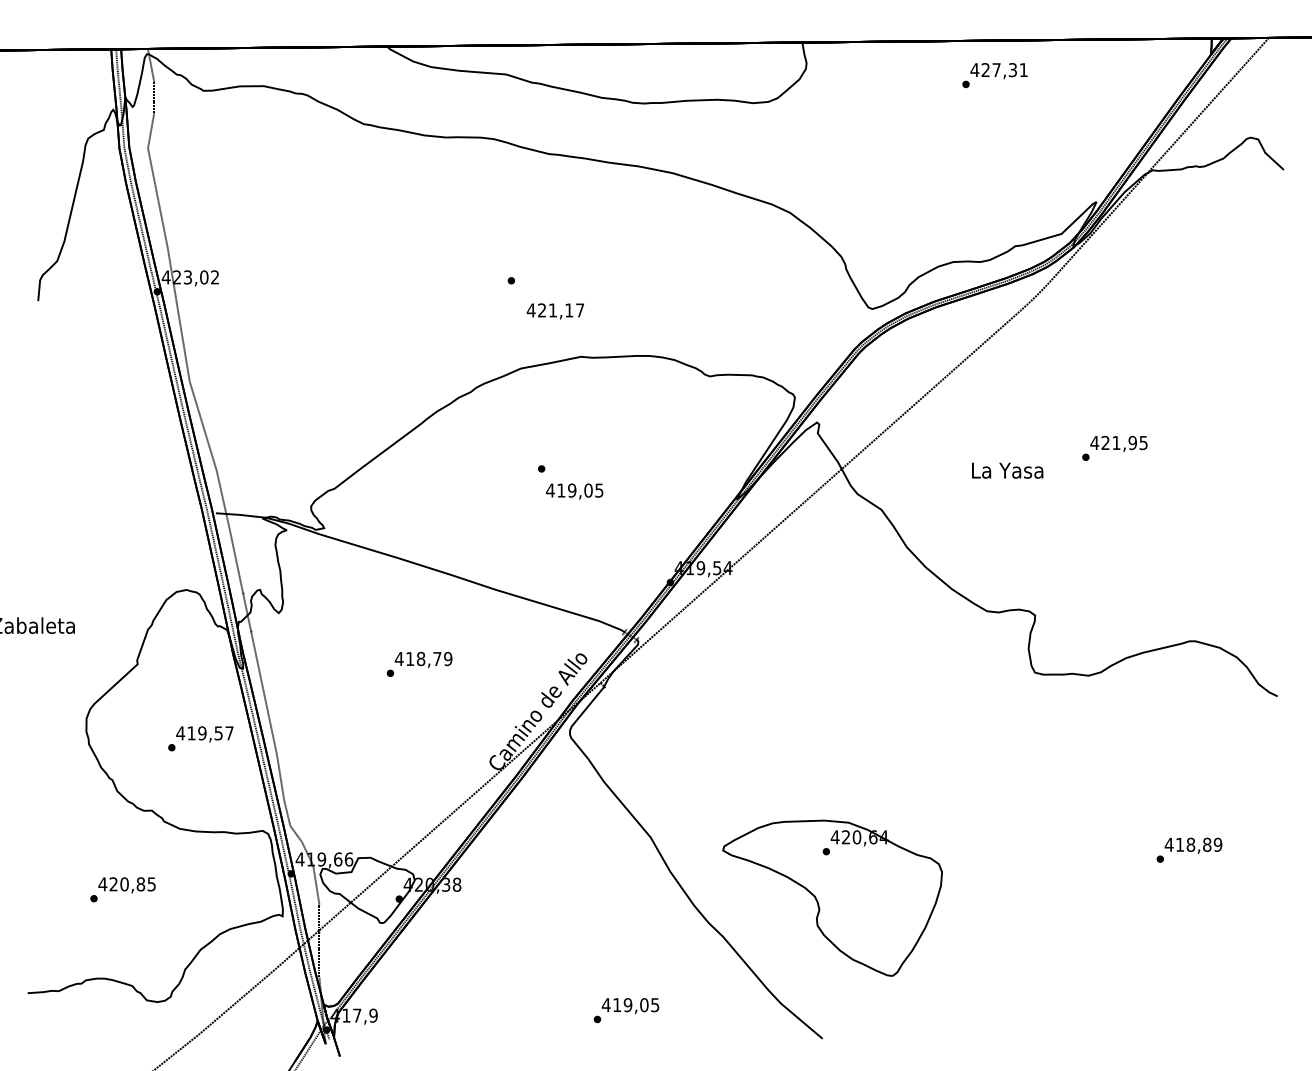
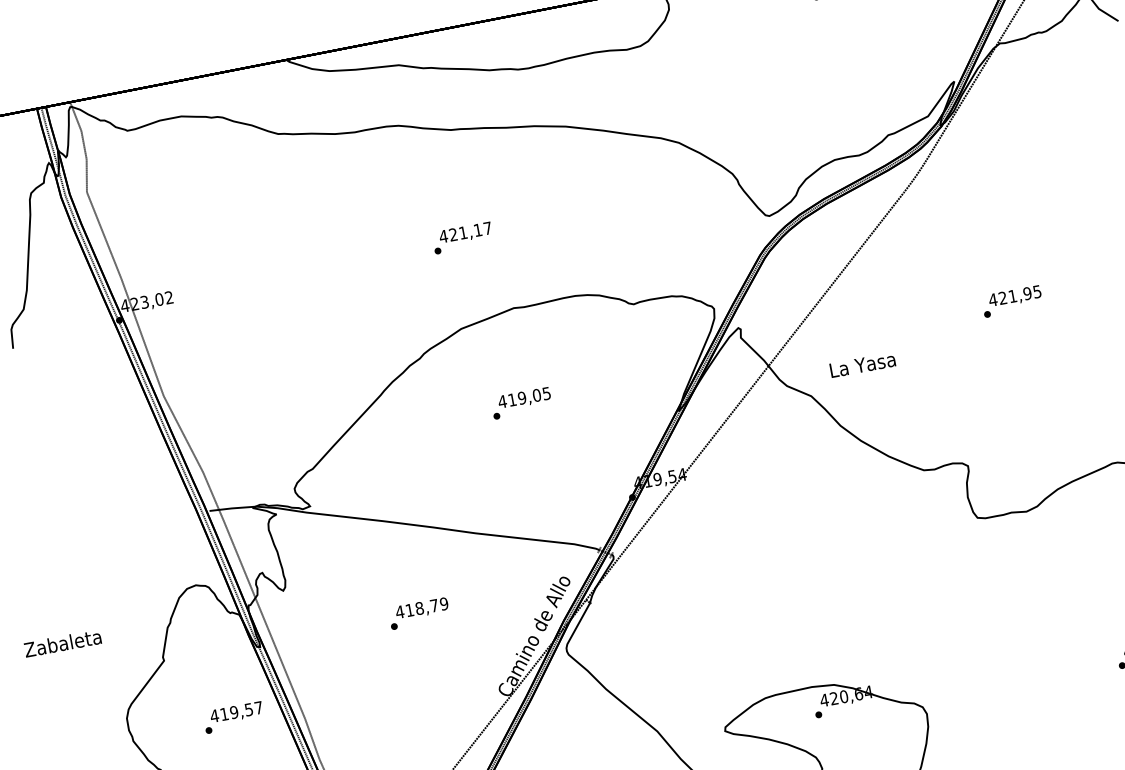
text: (554, 311) -> (464, 233), moved
text: (1007, 470) -> (862, 364), moved
text: (574, 491) -> (524, 398), moved

